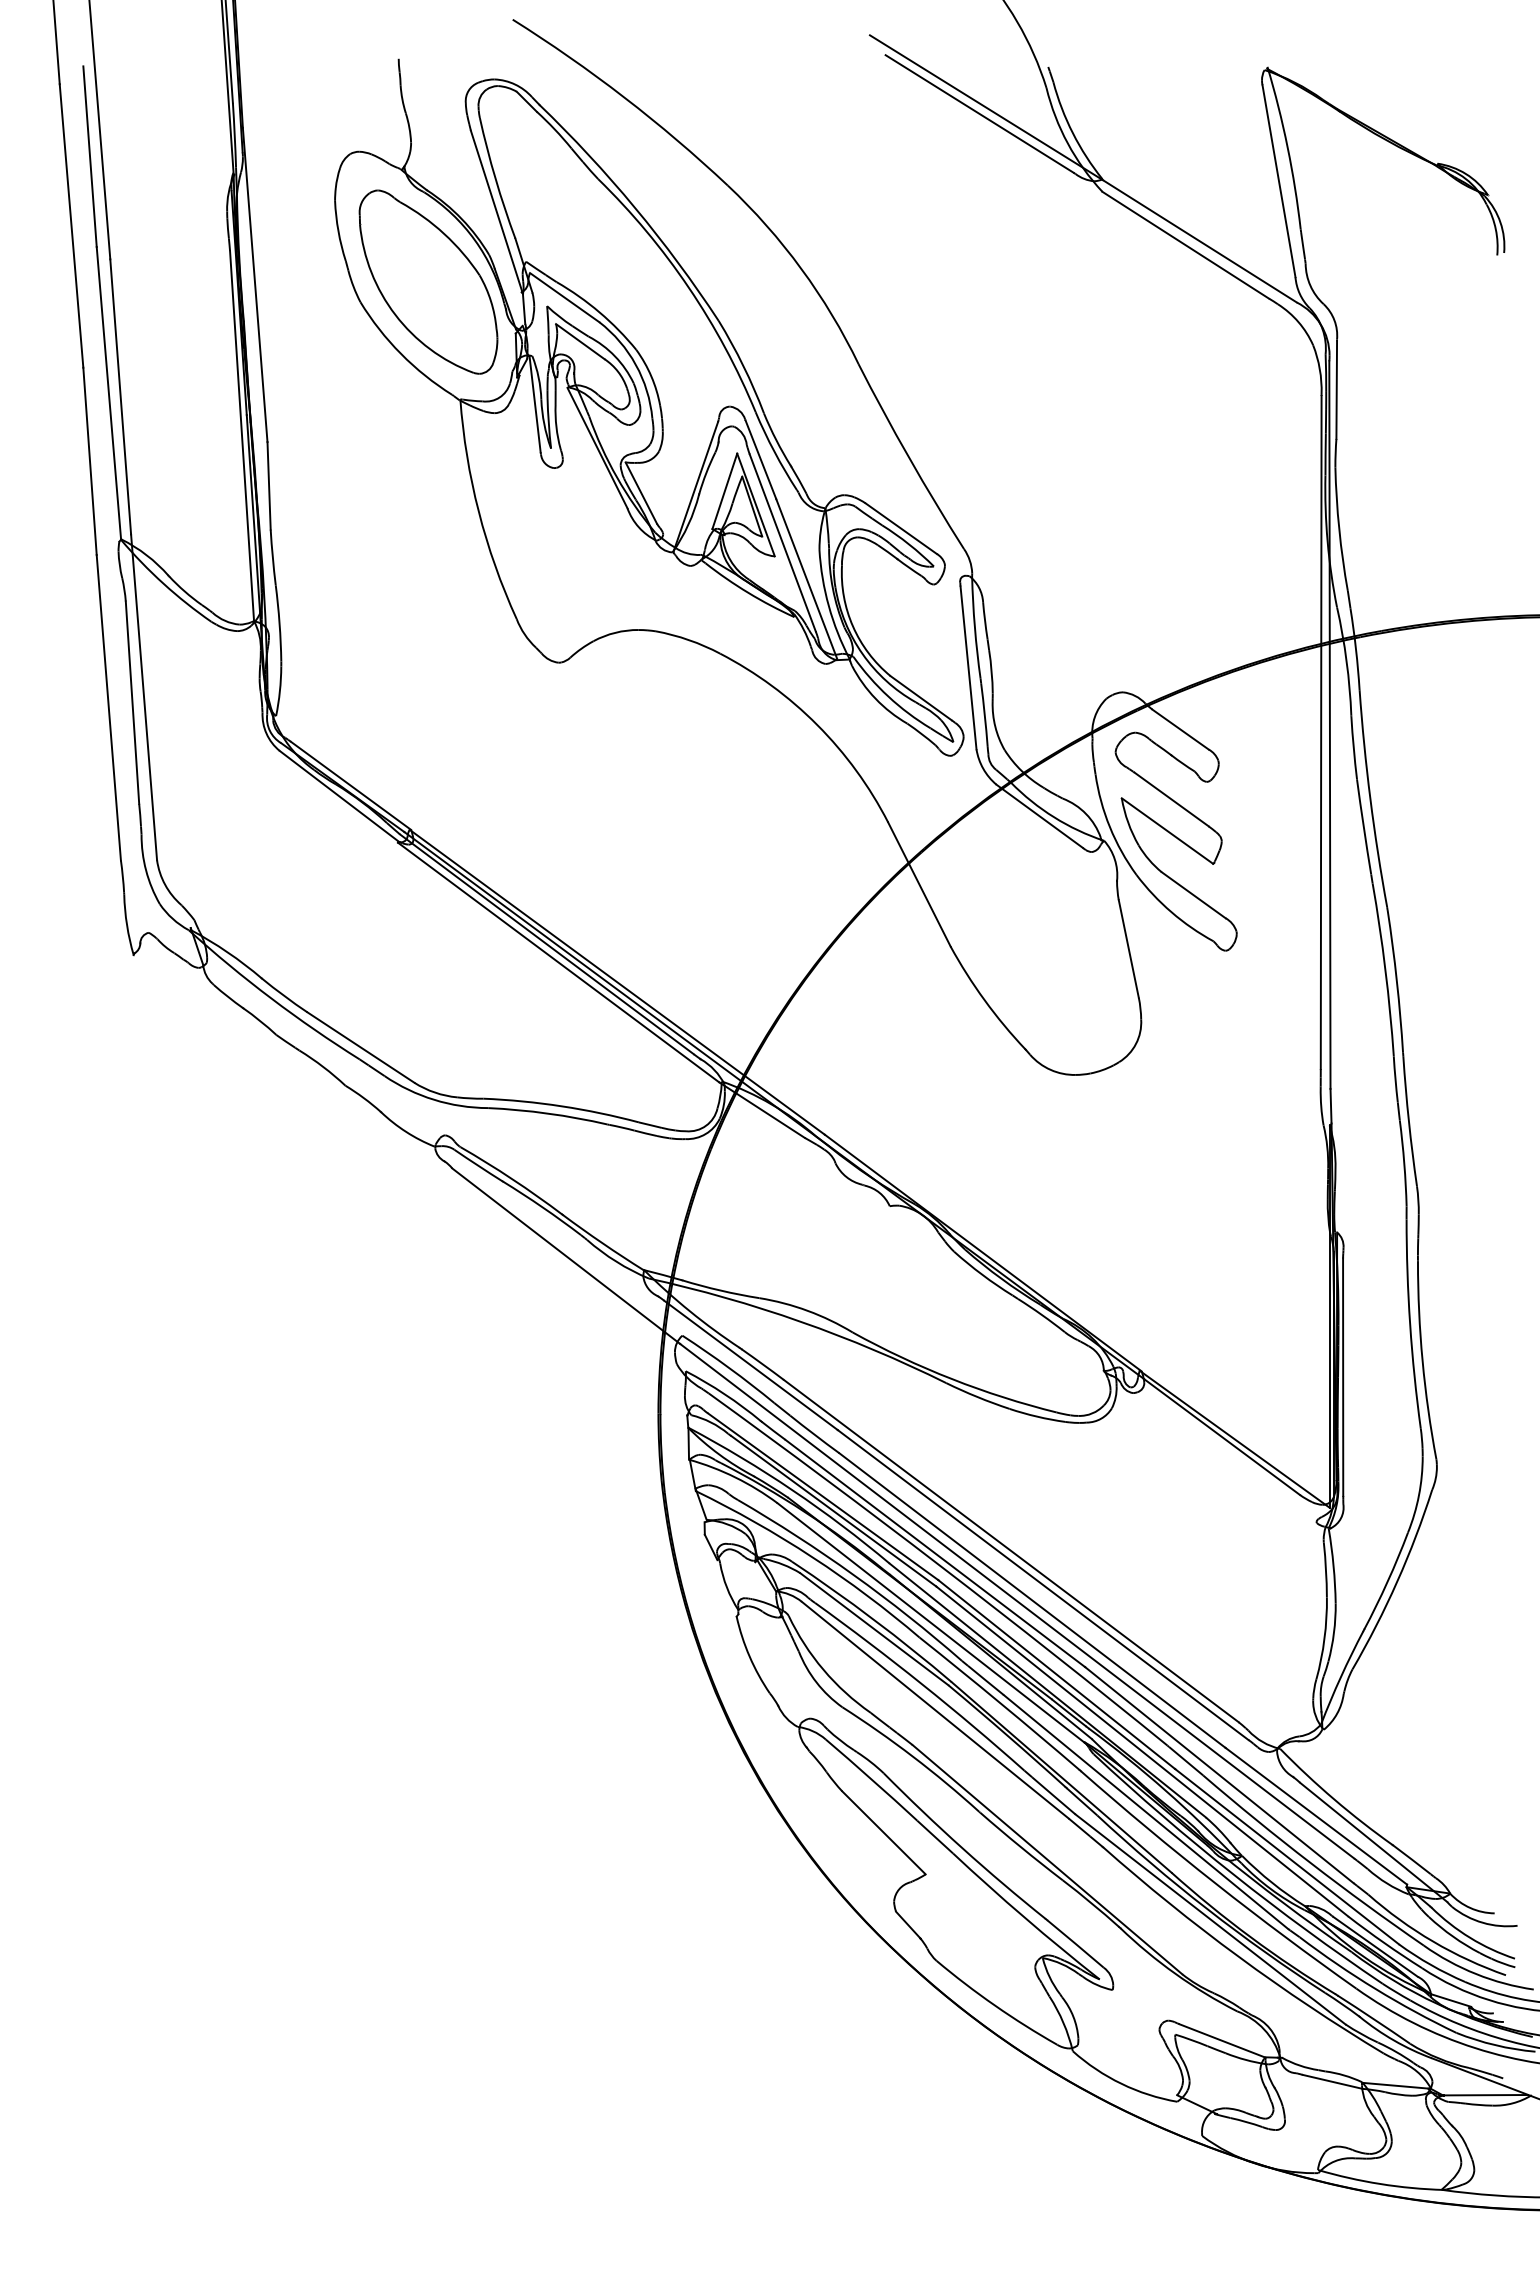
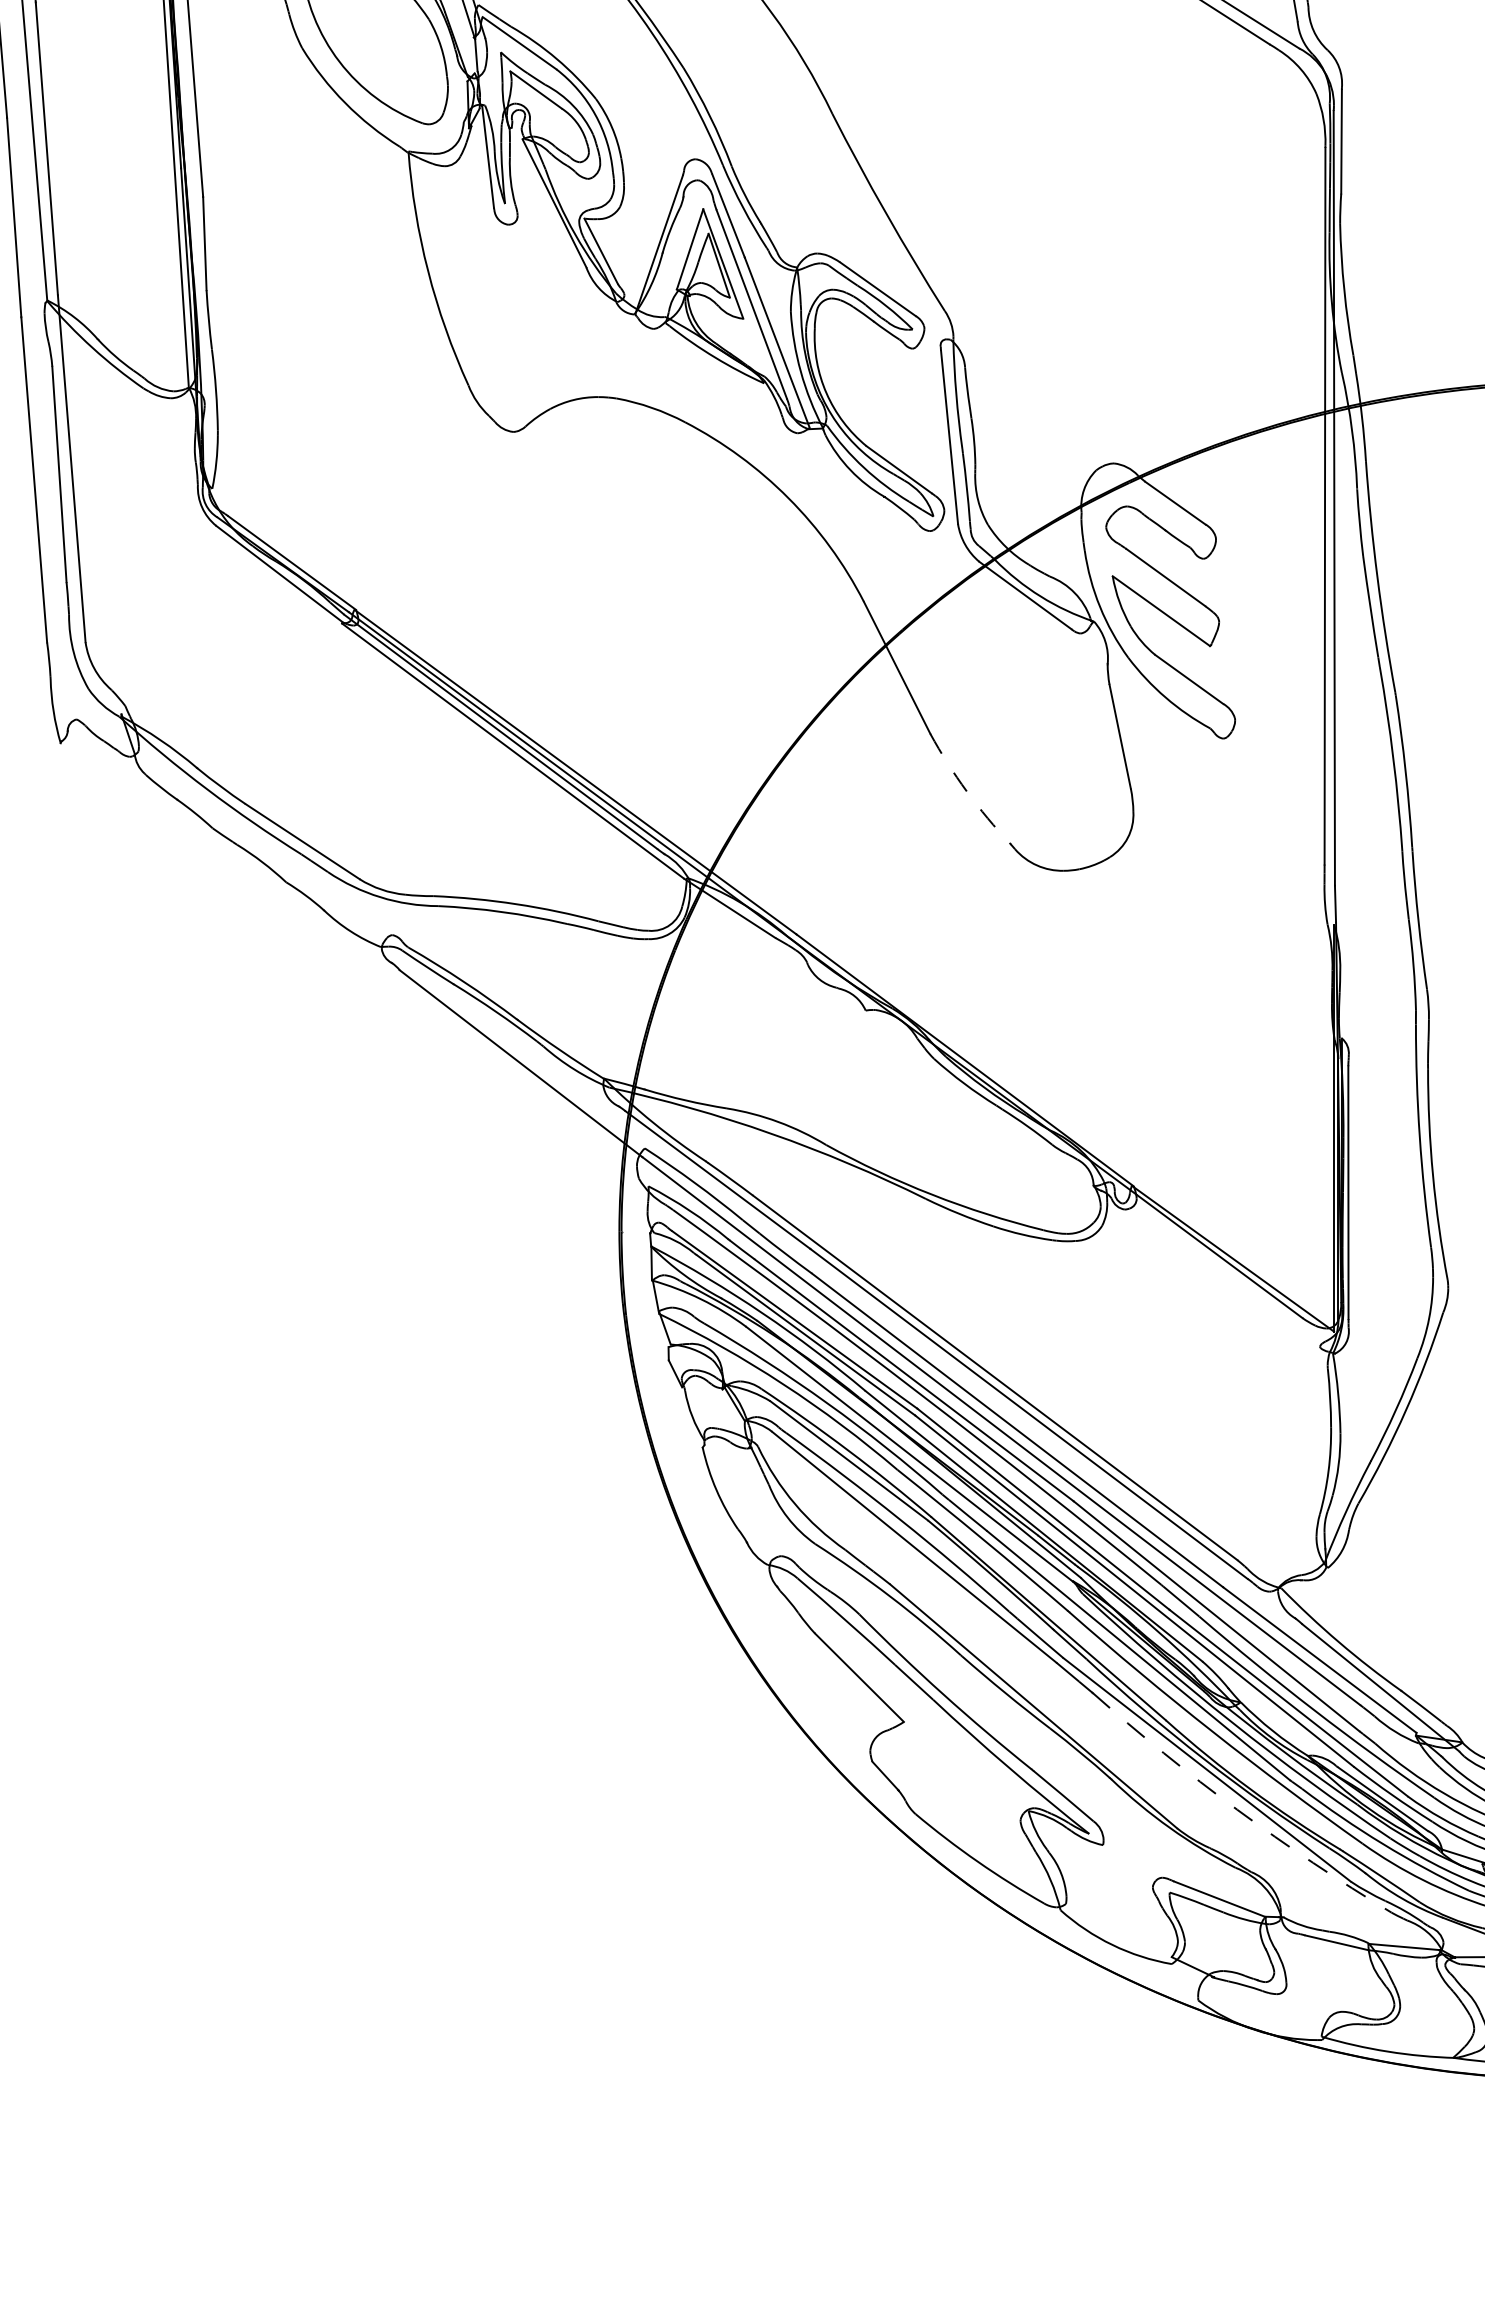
arc: (984, 1000) -> (966, 791), solid -> dashed
arc: (1238, 1956) -> (1236, 1809), solid -> dashed

